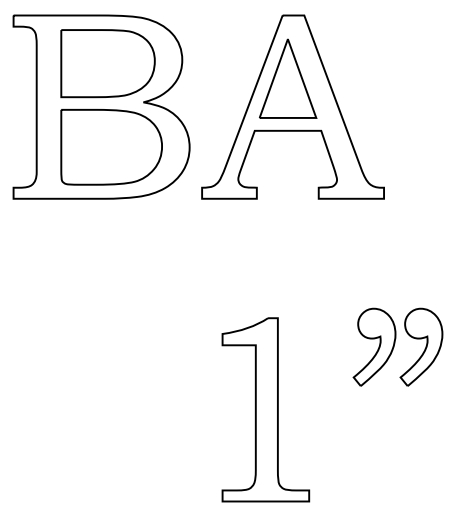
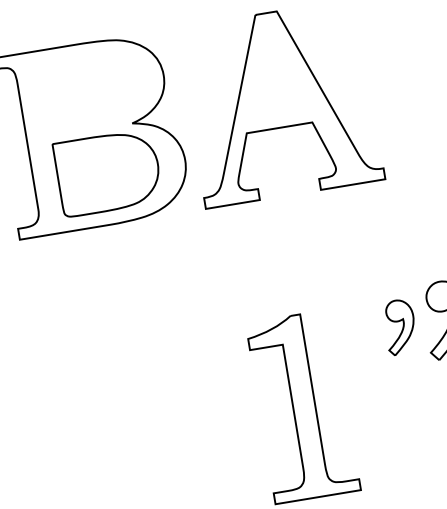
part: (107, 63) -> (90, 90), removed
part: (288, 78) -> (271, 76), removed
part: (374, 346) -> (400, 326), size x0.7

